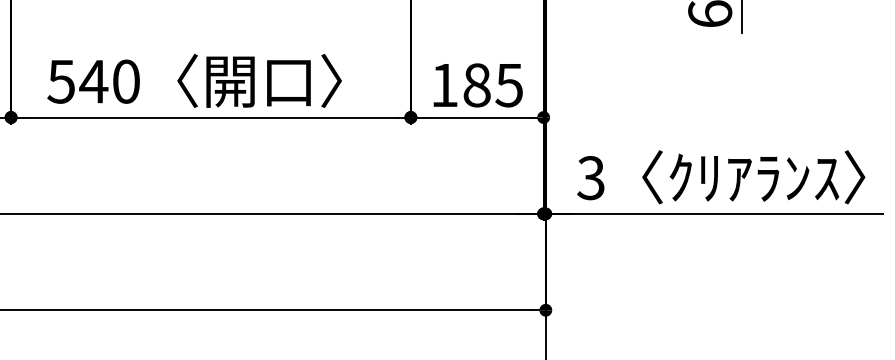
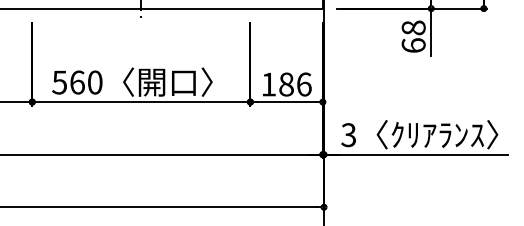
text: (93, 81) -> (77, 82), 540 -> 560
text: (508, 85) -> (303, 84), 185 -> 186

